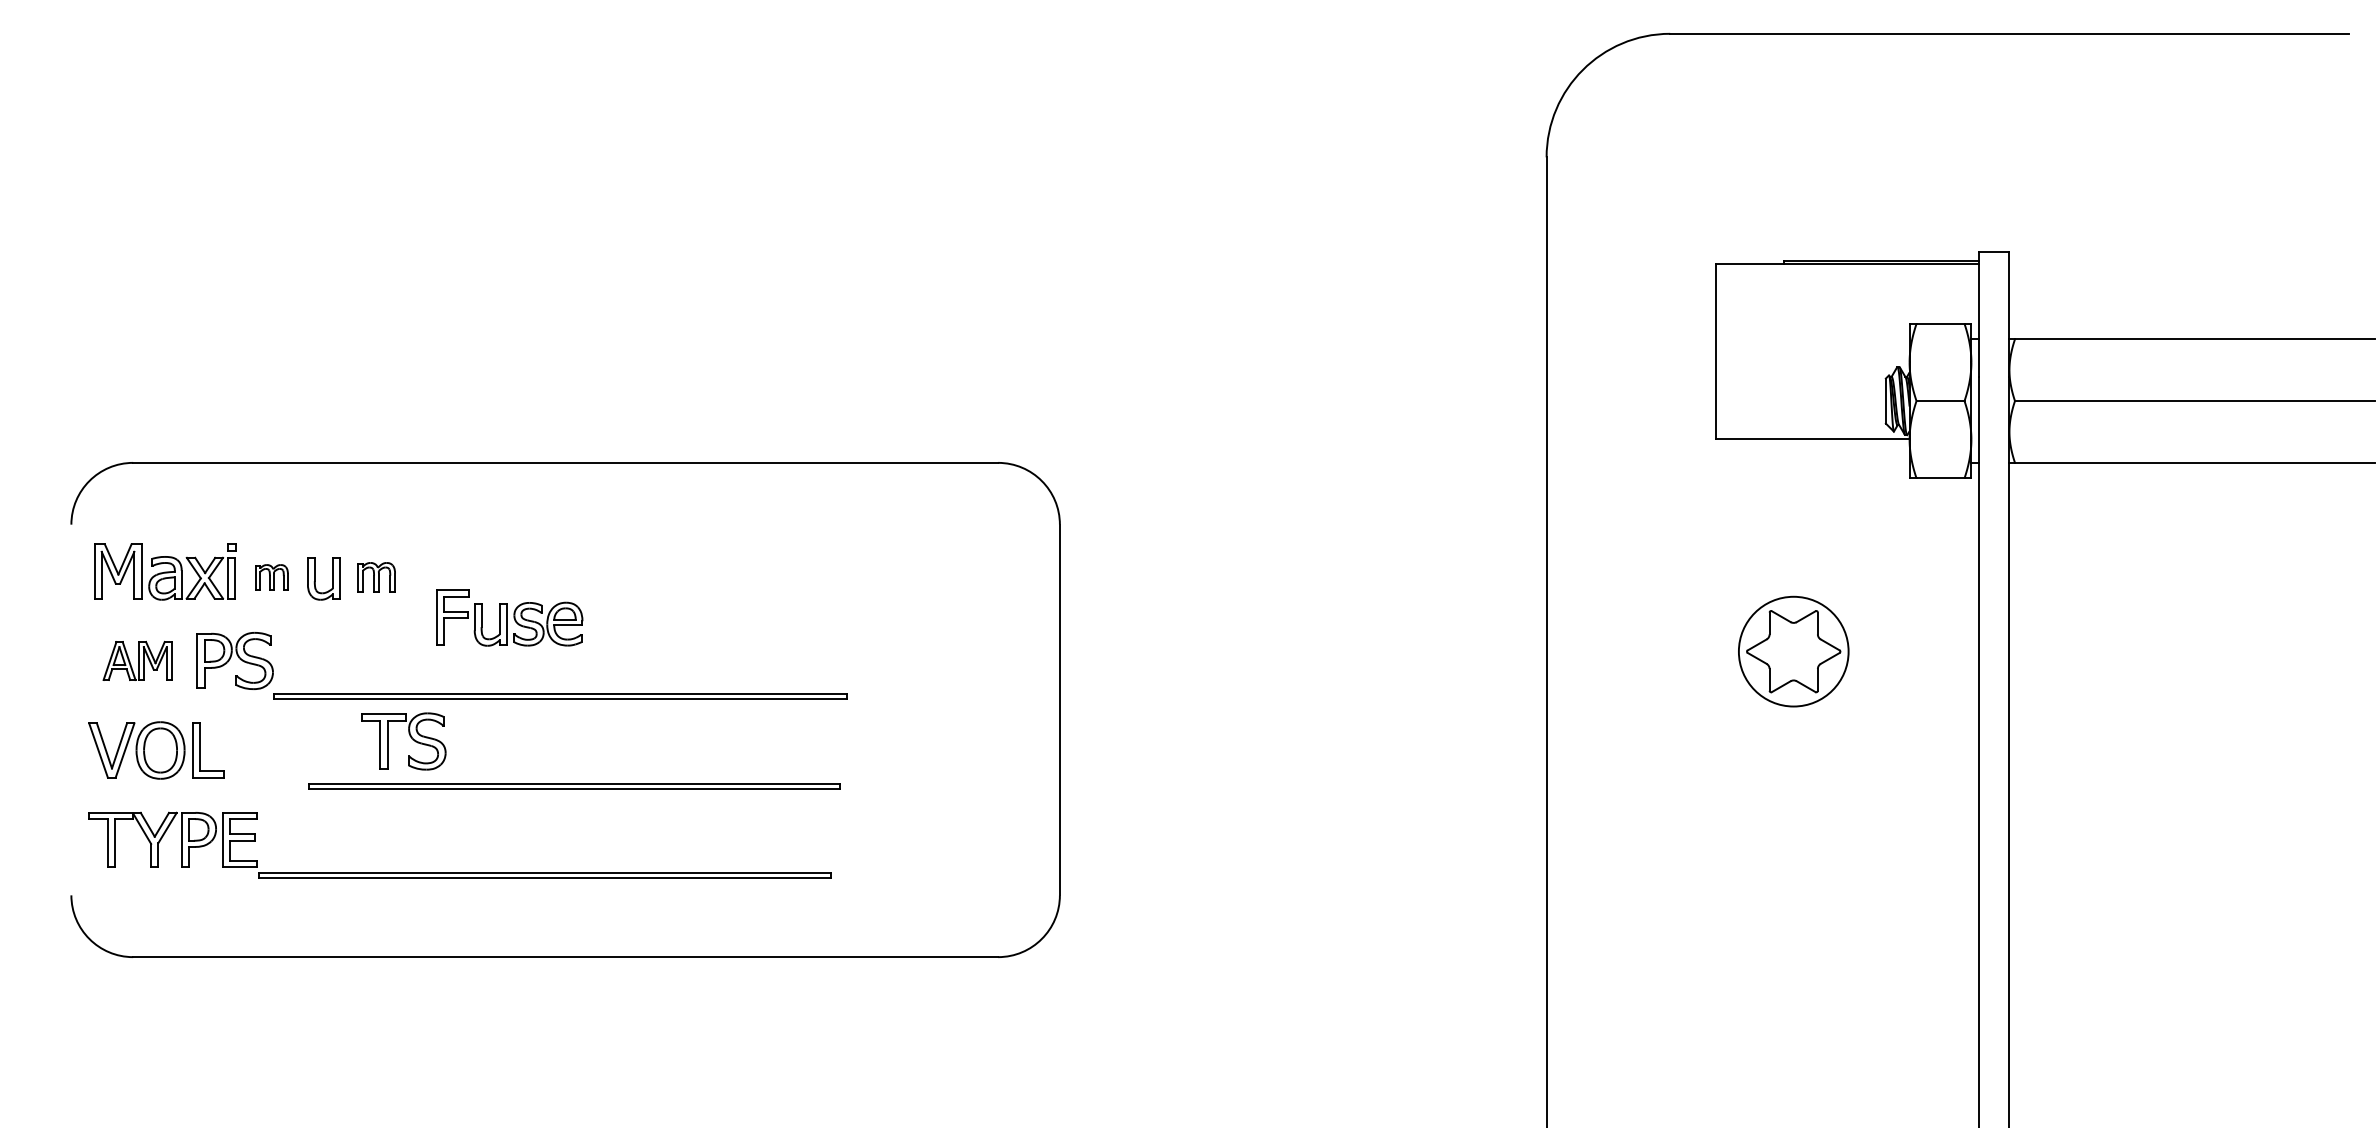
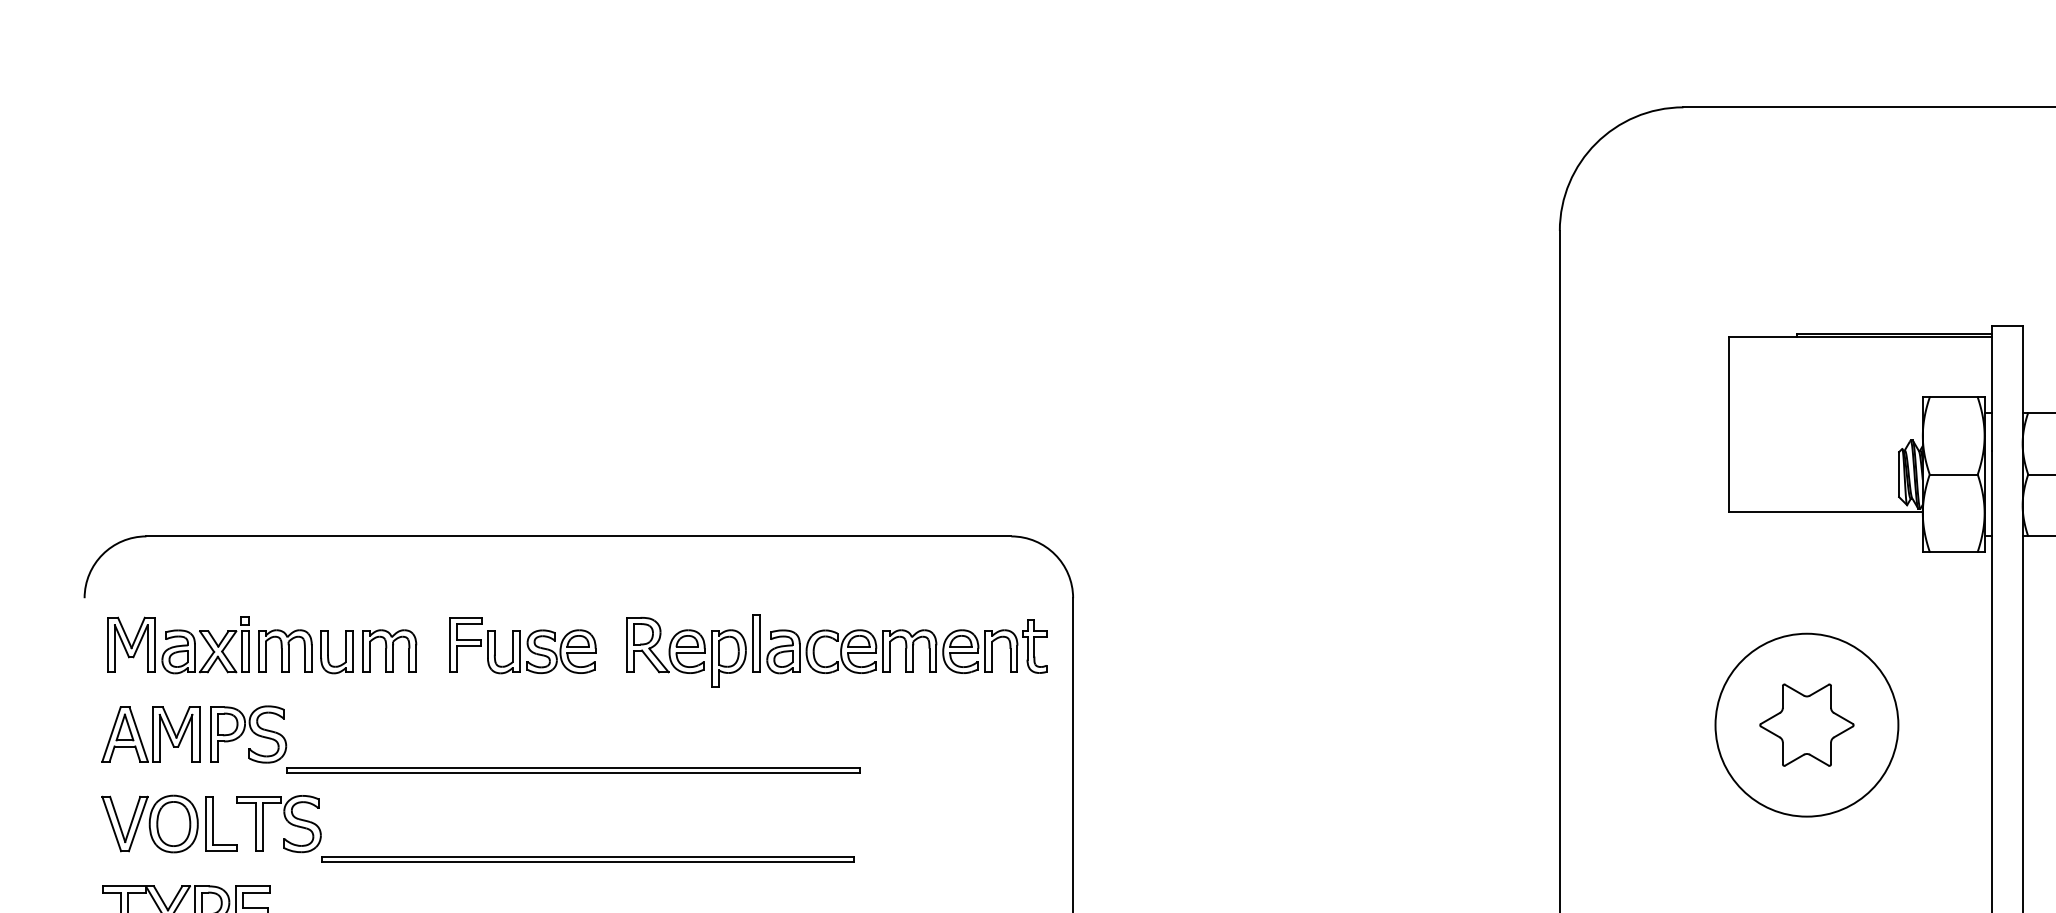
part: (271, 577) -> (284, 651), size x1.67
part: (376, 577) -> (389, 651), size x1.43
part: (823, 577) -> (836, 651), added
part: (509, 617) -> (522, 645), moved
circle: (1793, 651) -> (1806, 725), size x1.67
part: (137, 660) -> (150, 734), size x1.43
part: (409, 736) -> (284, 819), moved

